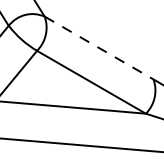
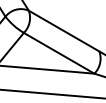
line: (99, 48) -> (64, 31), dashed -> solid

